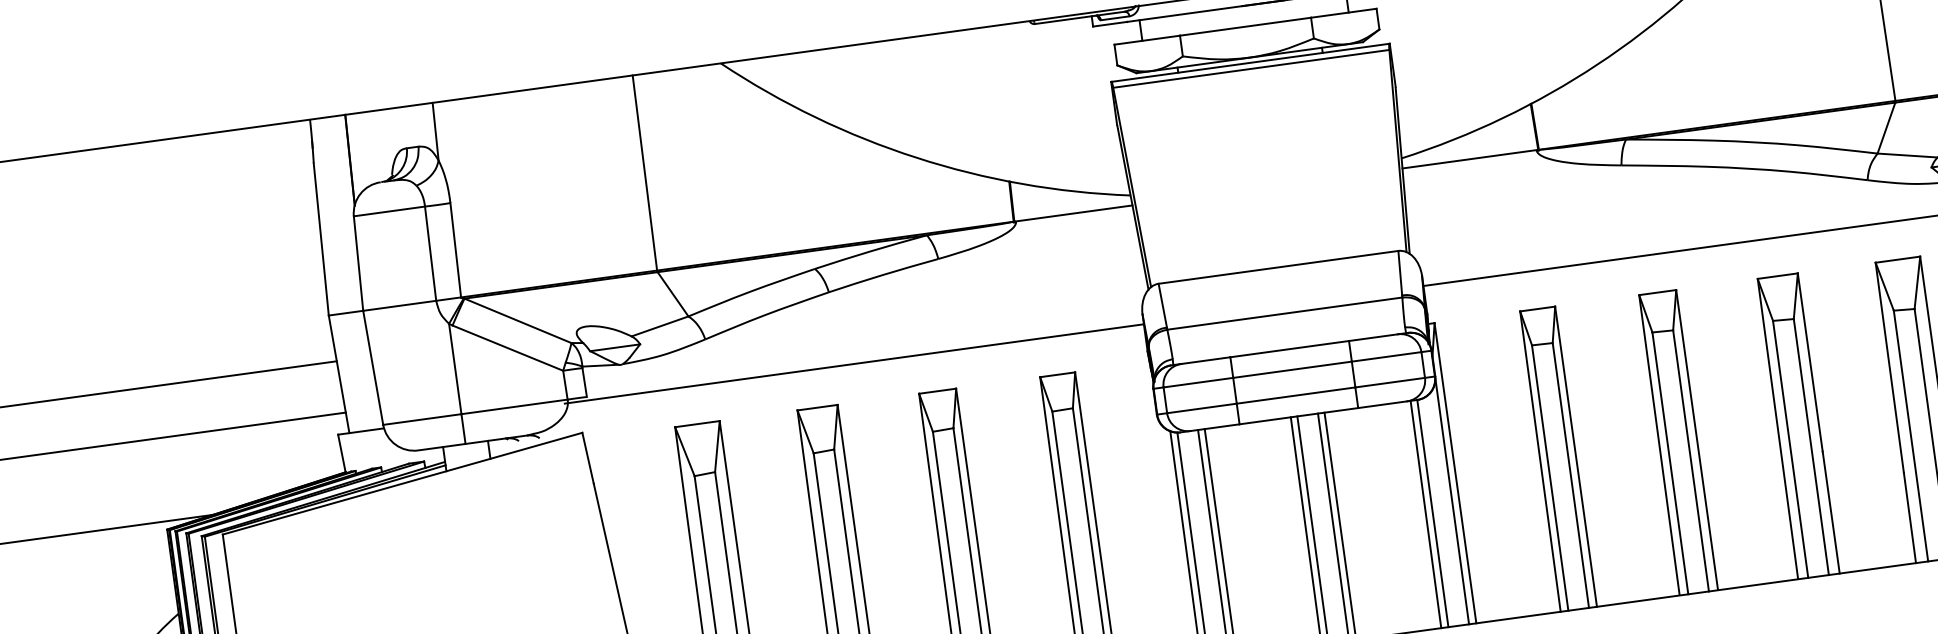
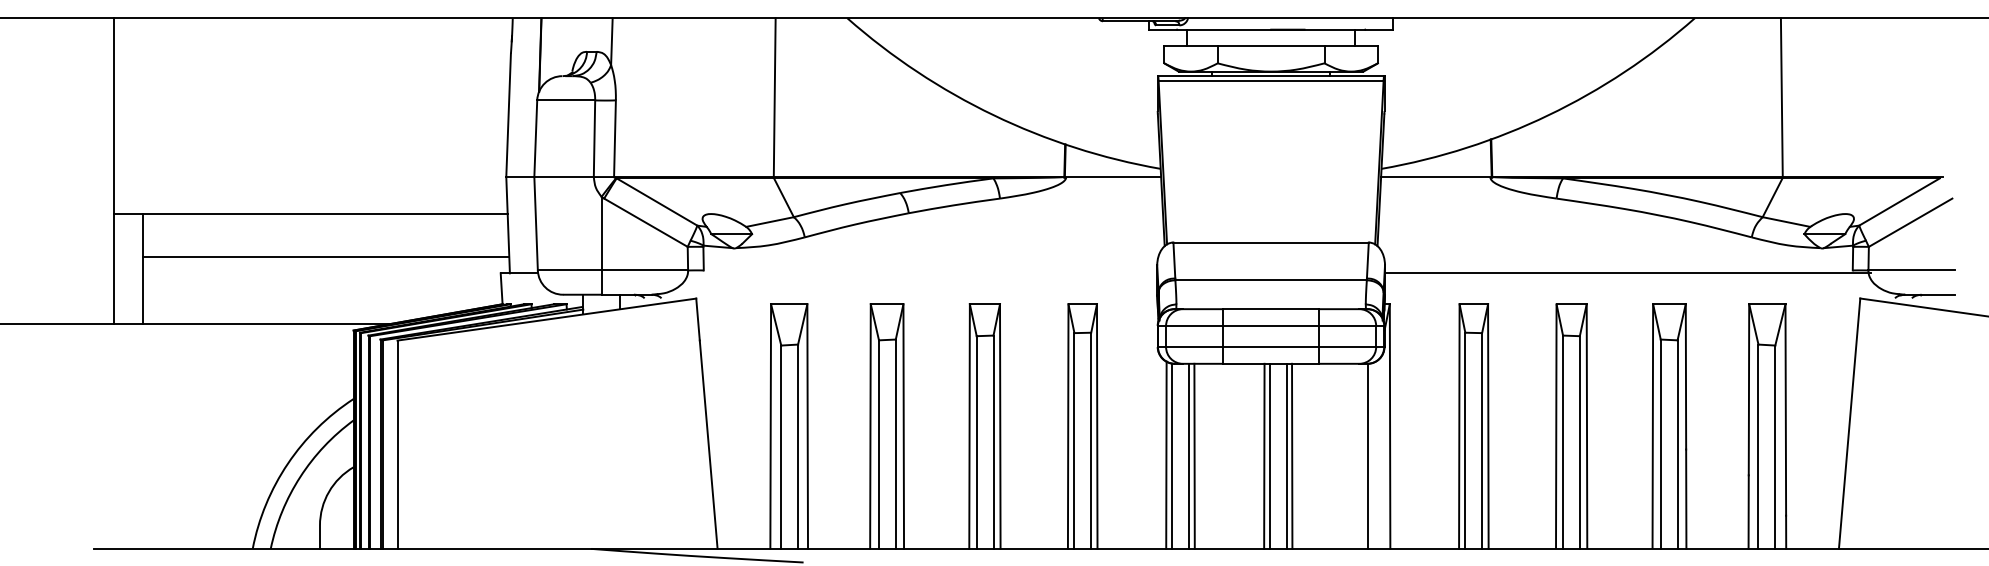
line: (854, 364) -> (921, 273), removed
line: (1452, 501) -> (1384, 448), removed
line: (1425, 513) -> (1361, 455), removed

